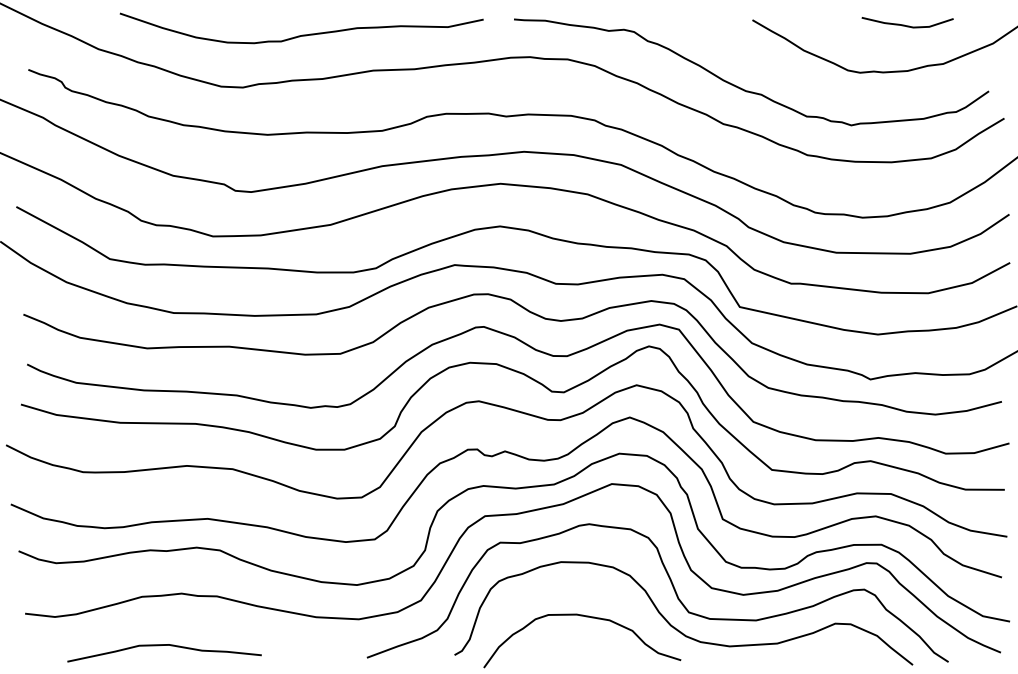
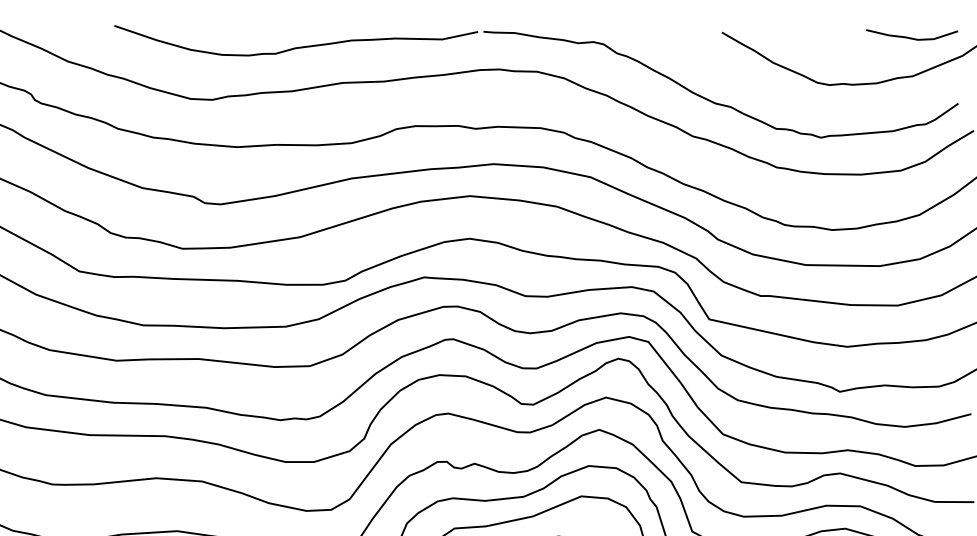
curve: (907, 25) -> (911, 37), moved
curve: (302, 34) -> (296, 46), moved

